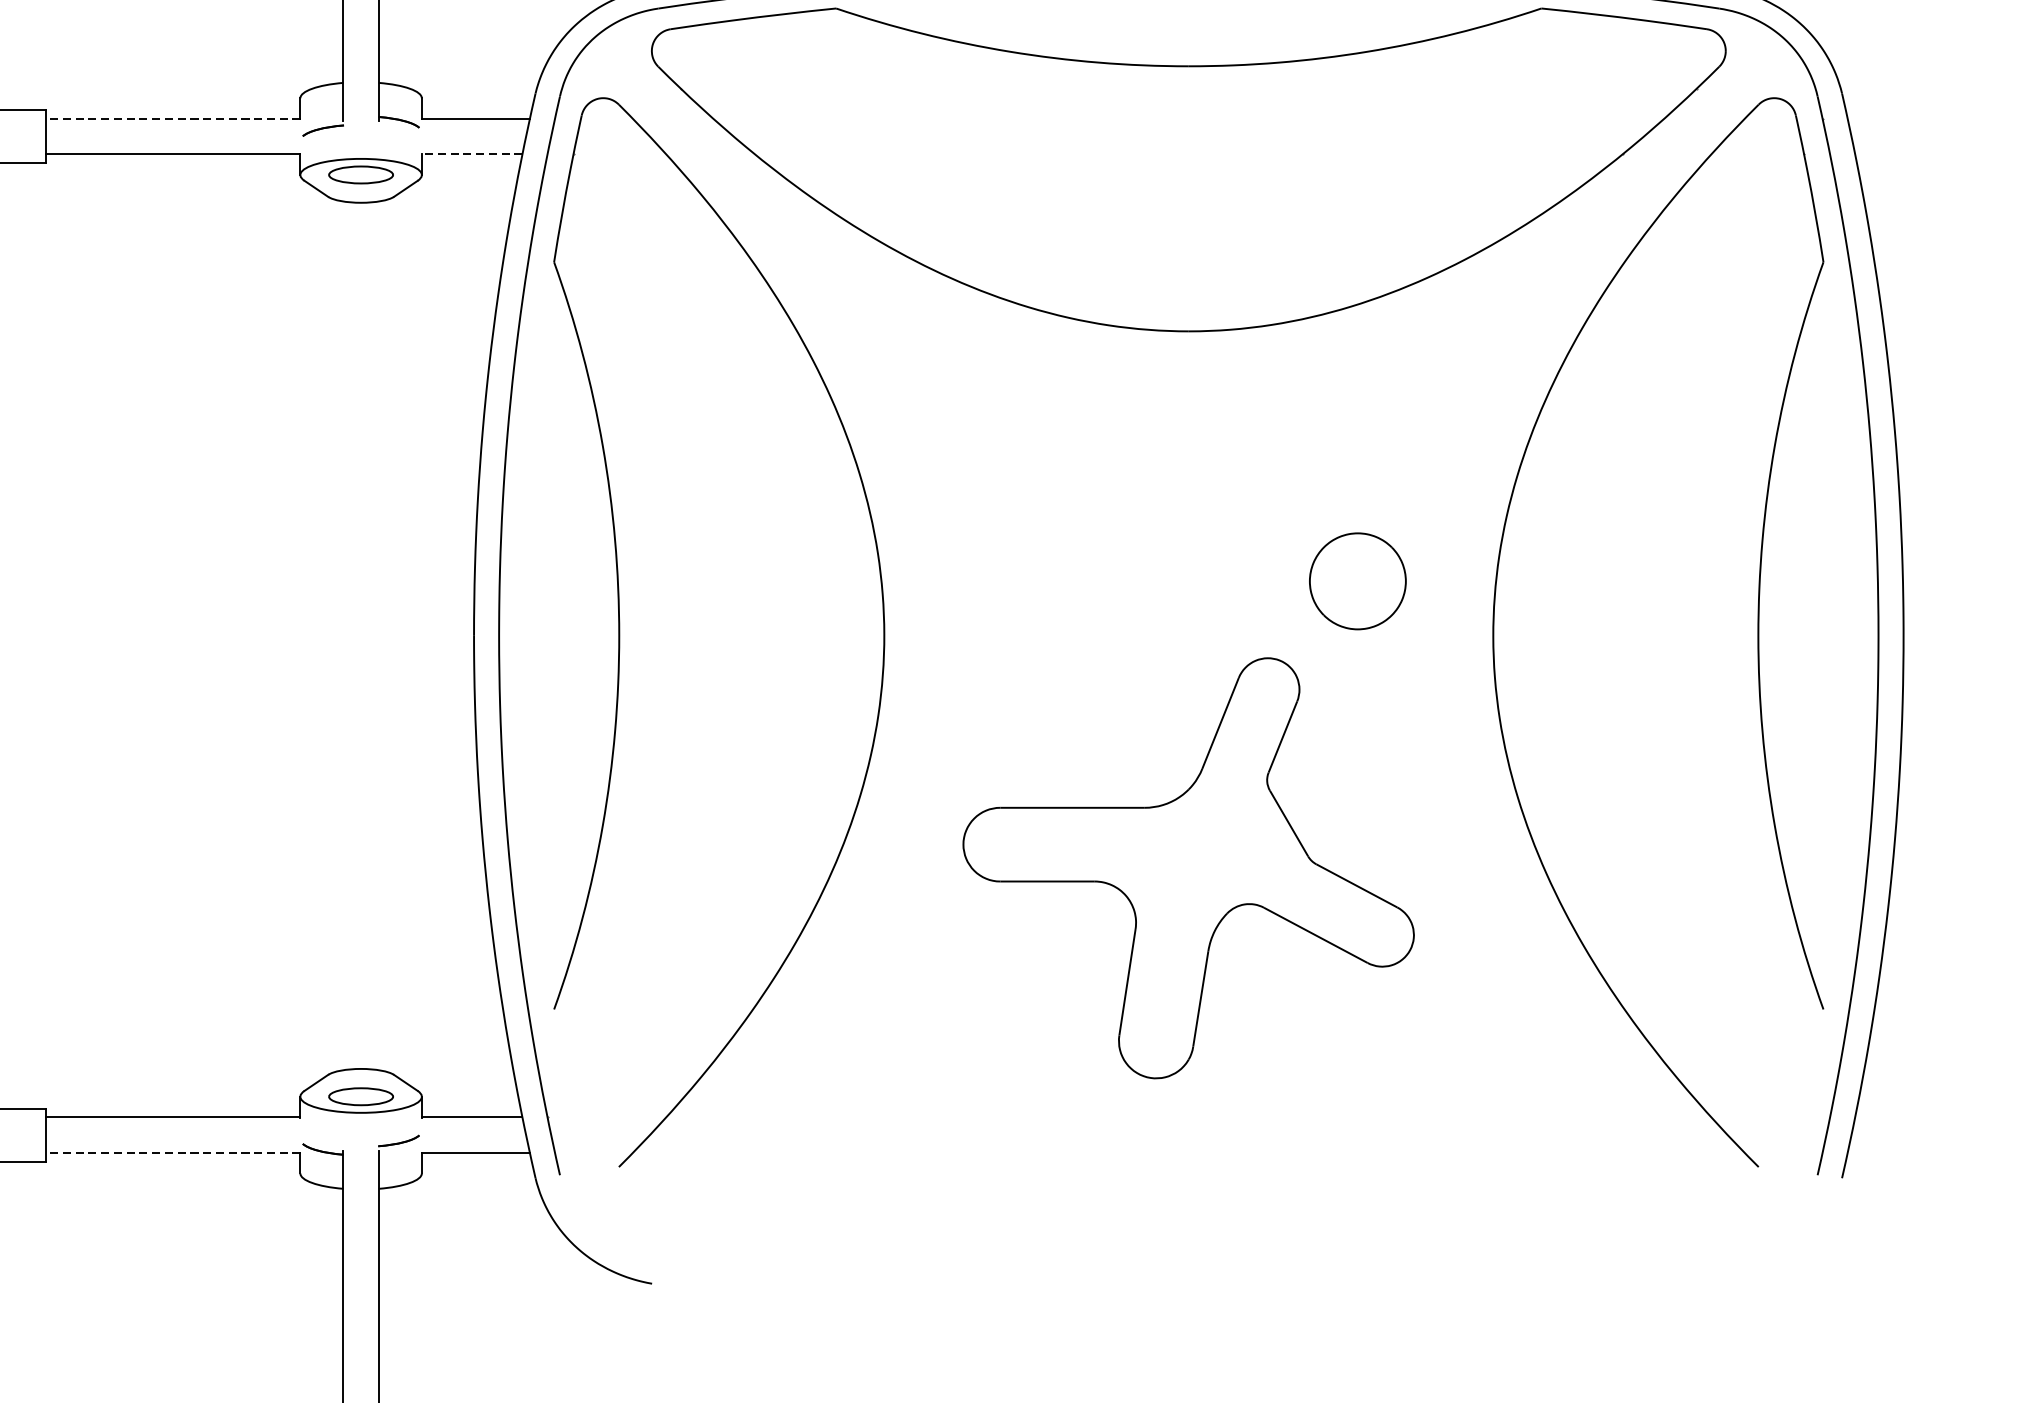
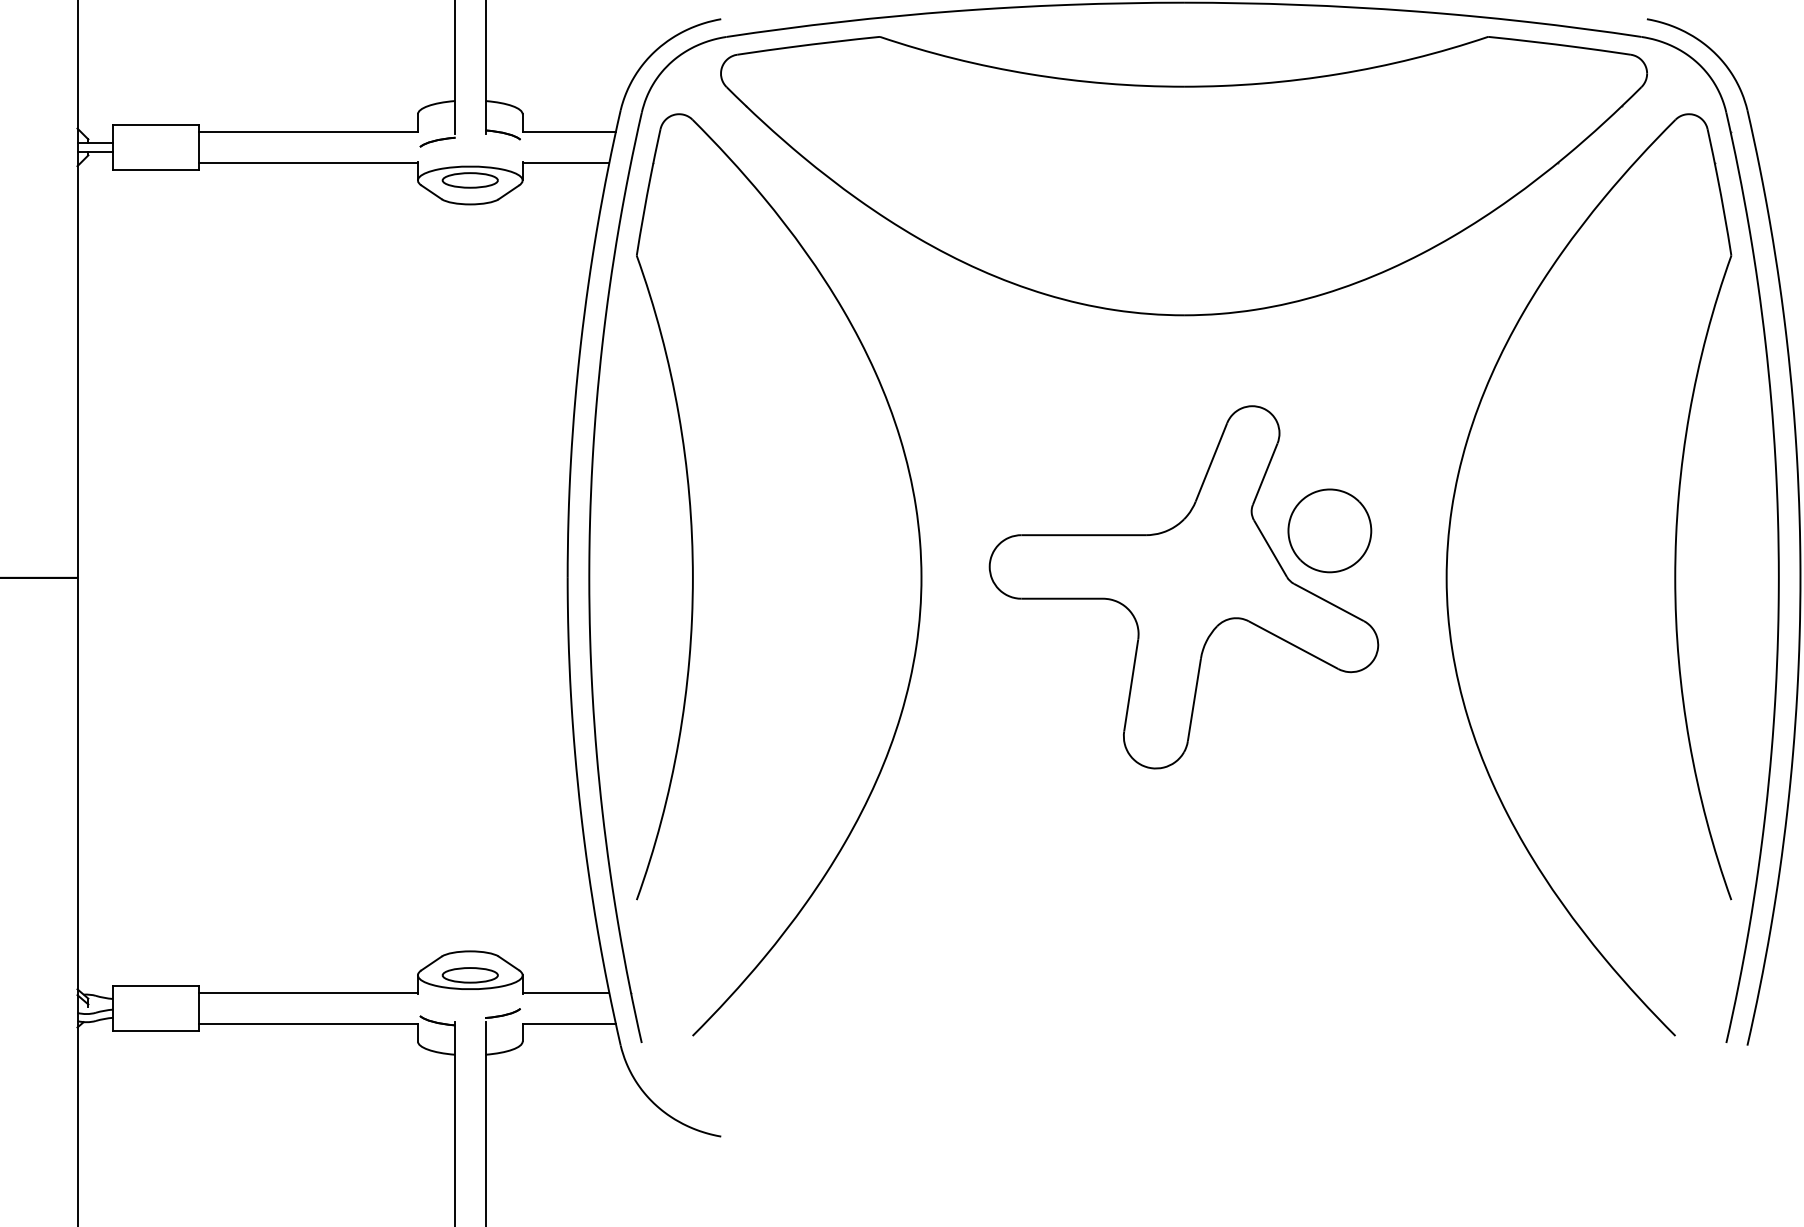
line: (173, 119) -> (308, 132), dashed -> solid
line: (471, 154) -> (565, 162), dashed -> solid
part: (1188, 868) -> (1183, 587), moved
line: (173, 1152) -> (308, 1023), dashed -> solid

